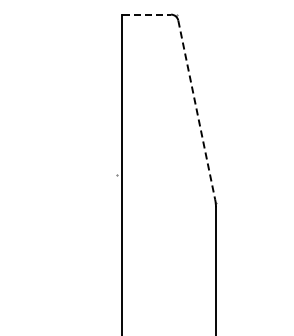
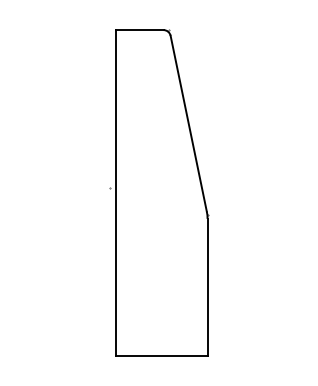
line: (146, 15) -> (139, 30), dashed -> solid
line: (196, 109) -> (188, 123), dashed -> solid

